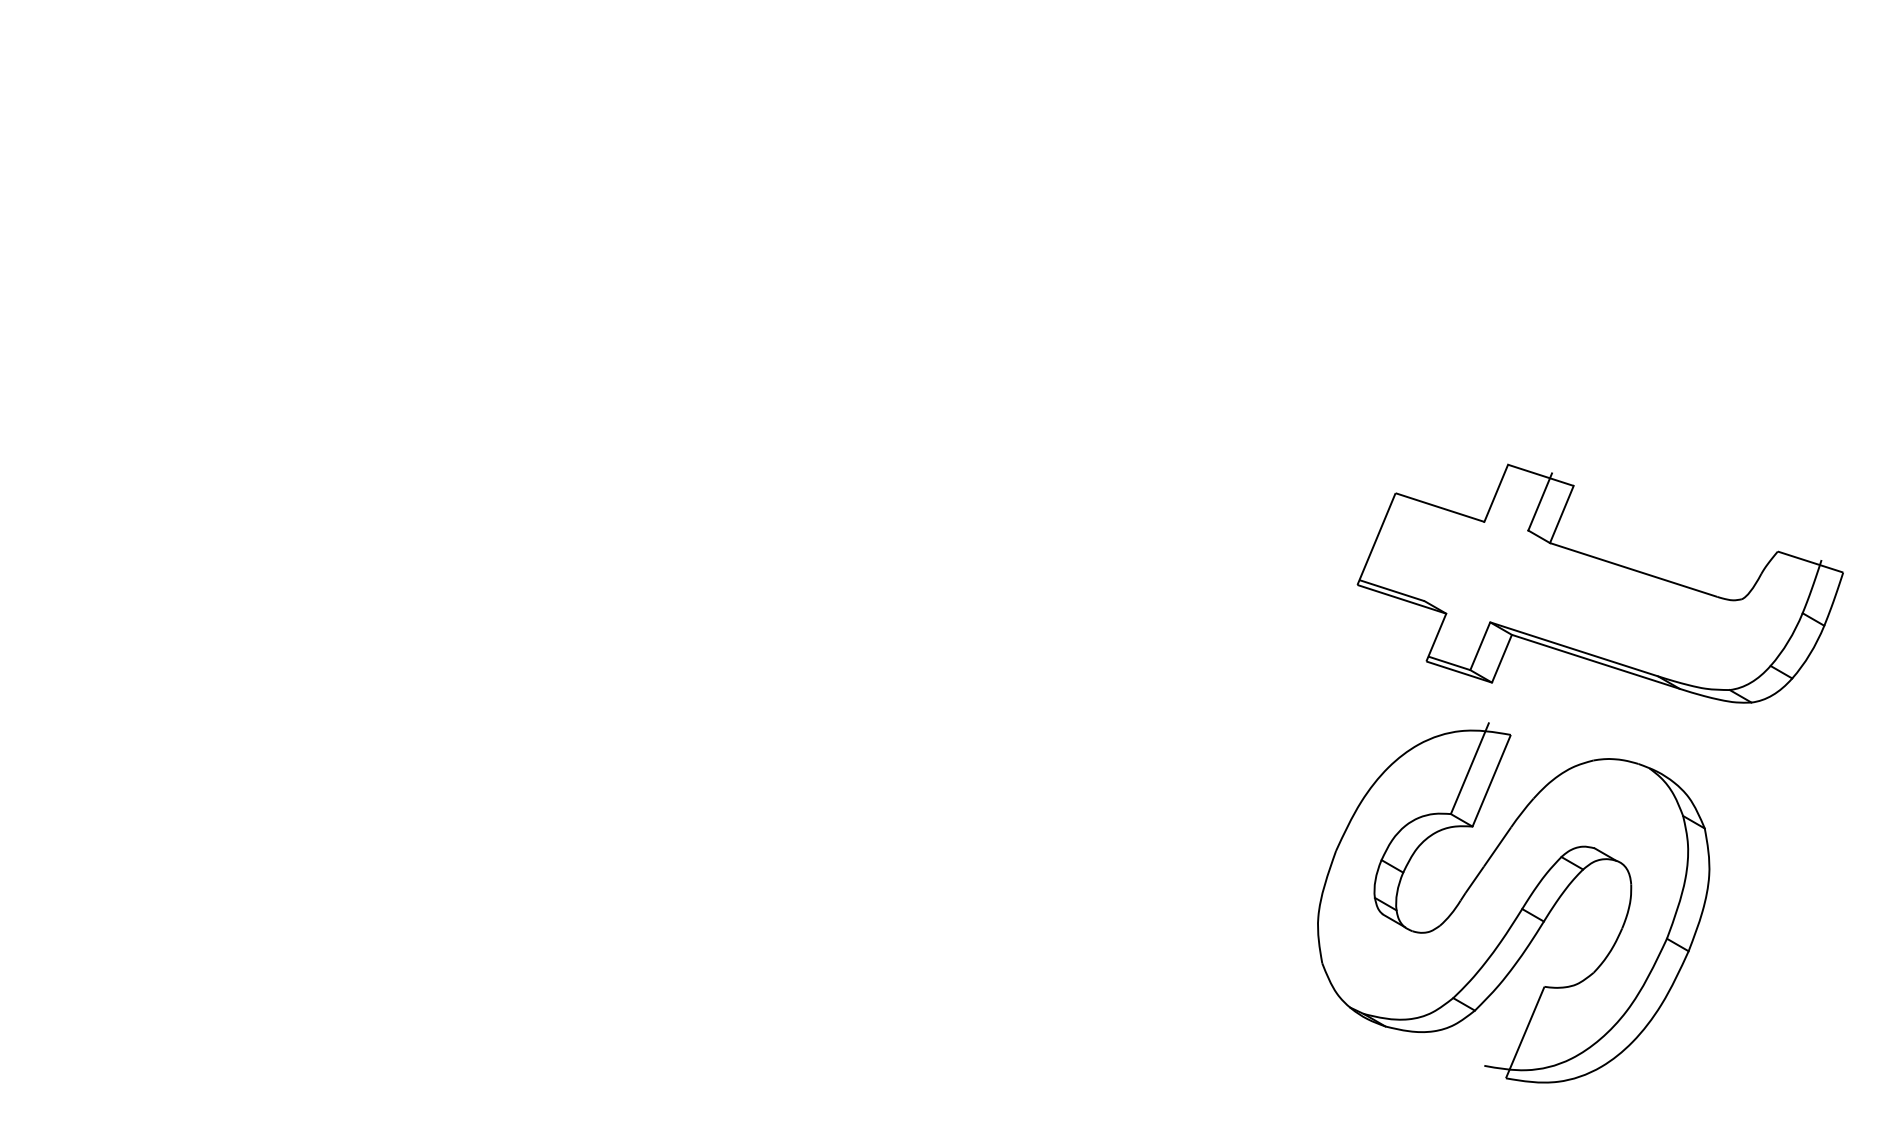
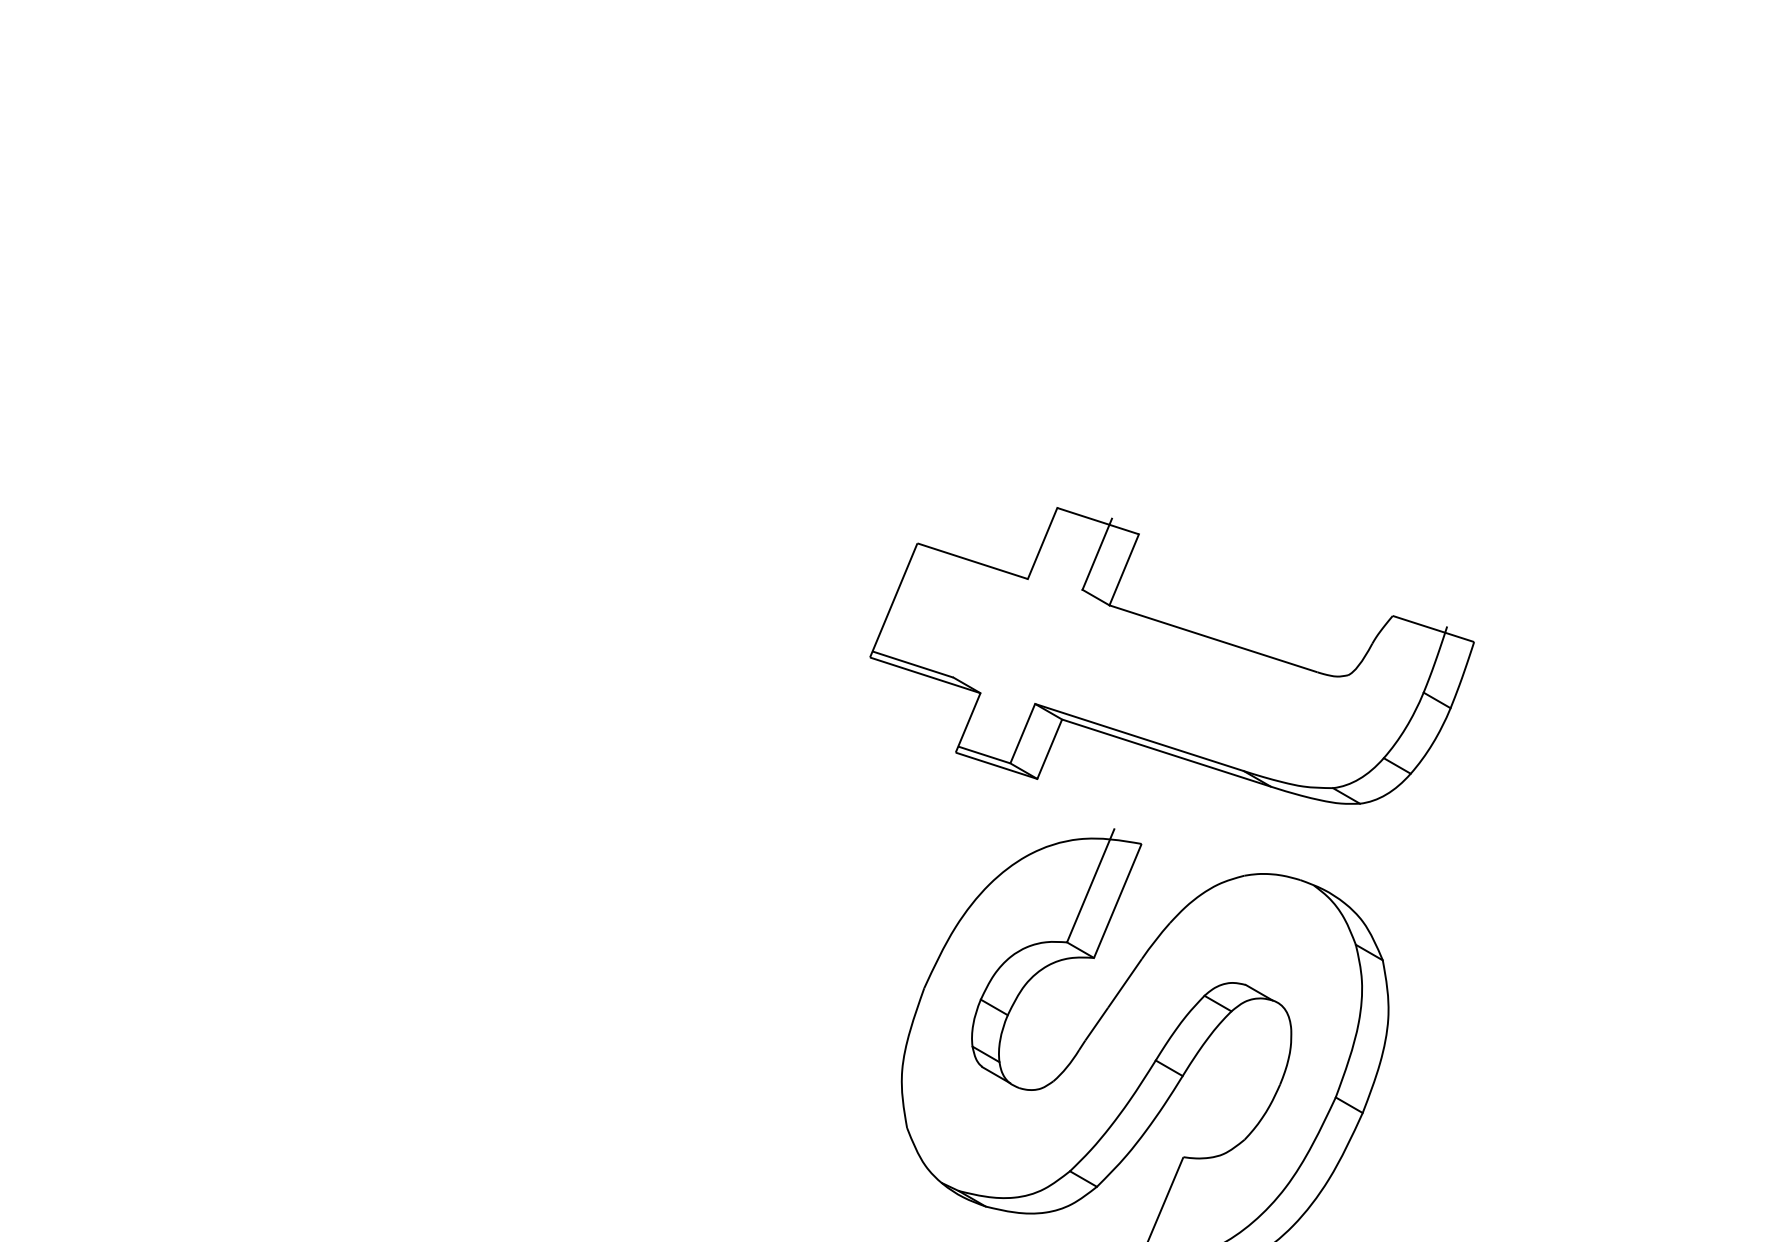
part: (1599, 583) -> (1171, 655), moved

